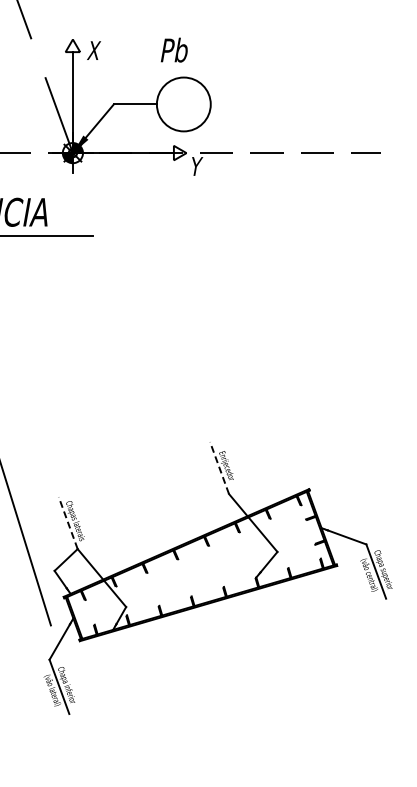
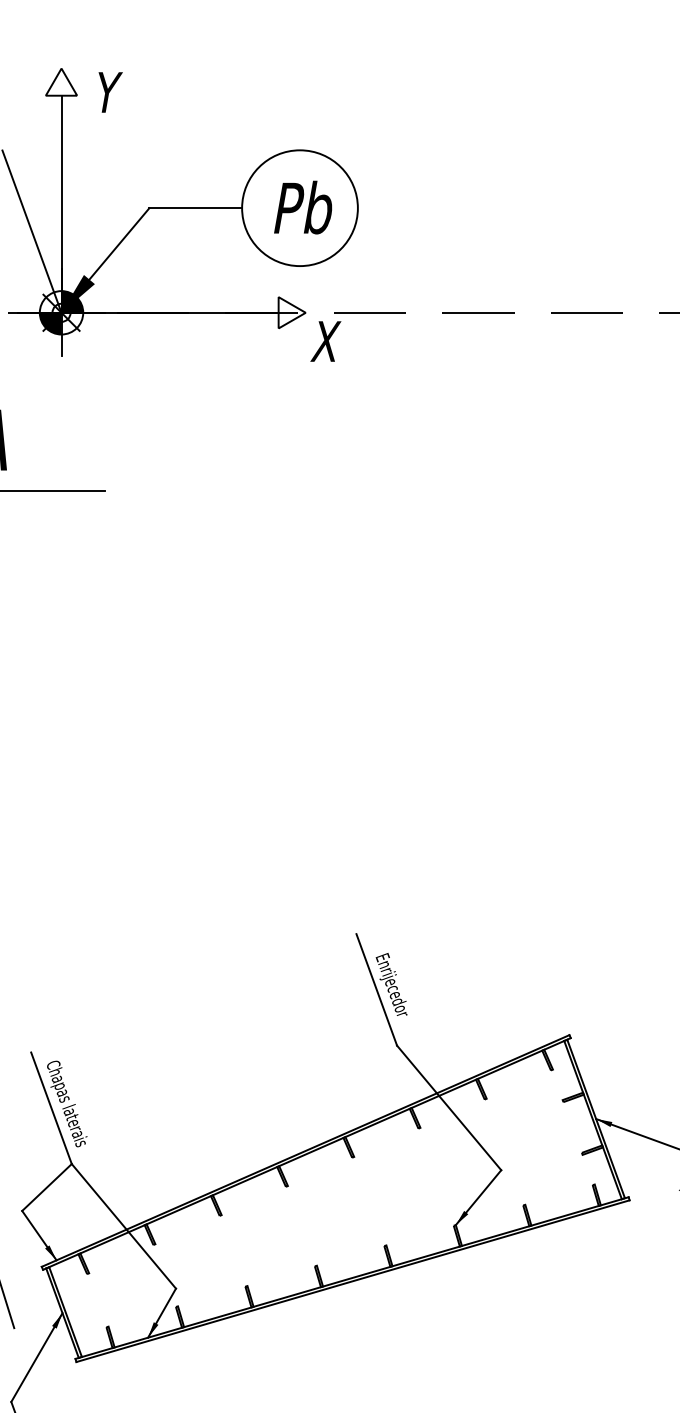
text: (174, 49) -> (303, 206), moved
text: (94, 50) -> (107, 92), X -> Y
text: (195, 166) -> (325, 341), Y -> X
line: (219, 468) -> (376, 990), dashed -> solid
line: (68, 523) -> (52, 1109), dashed -> solid

